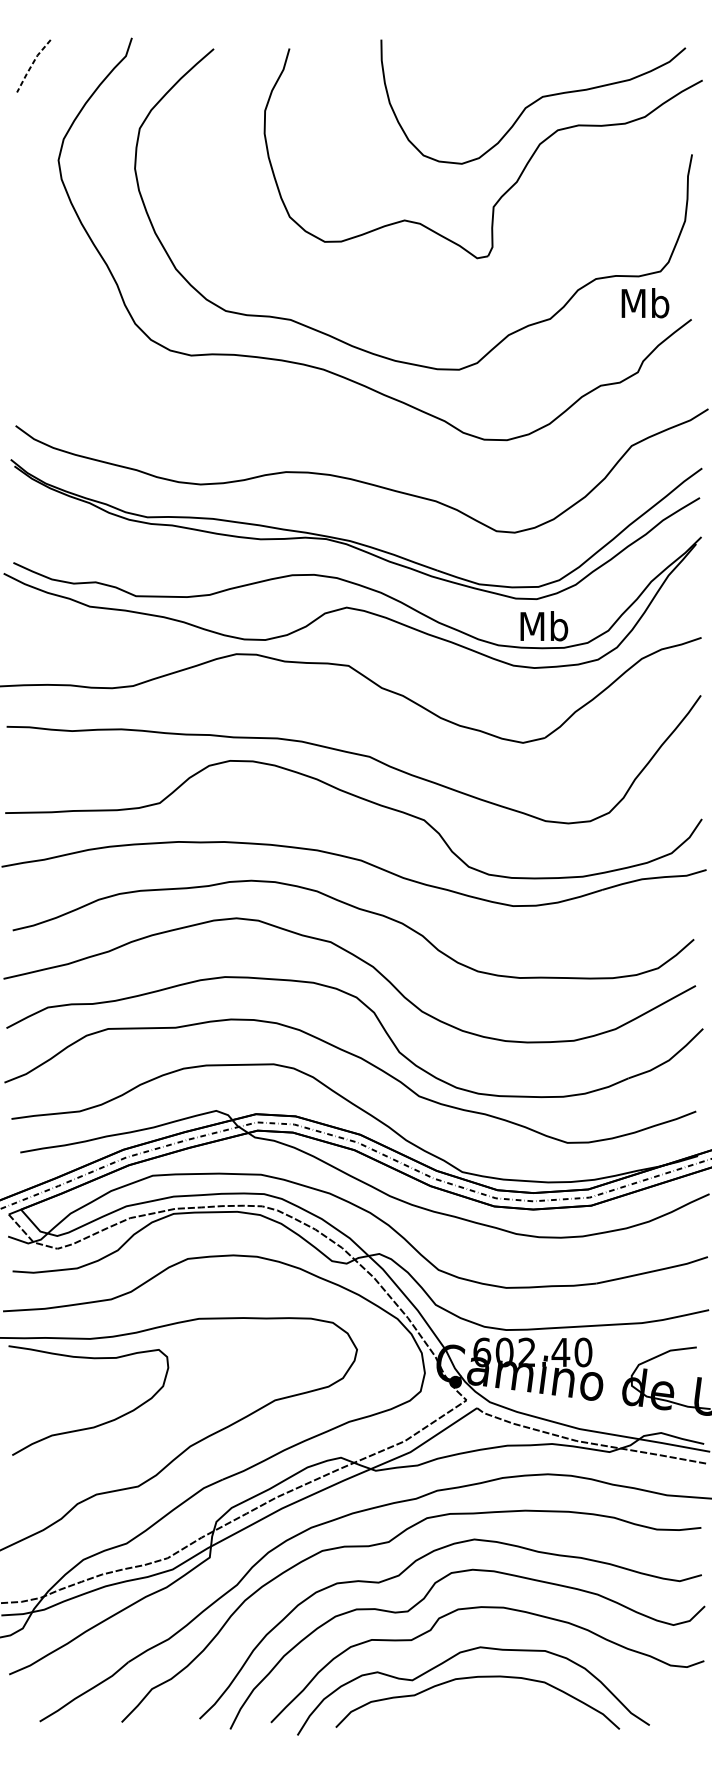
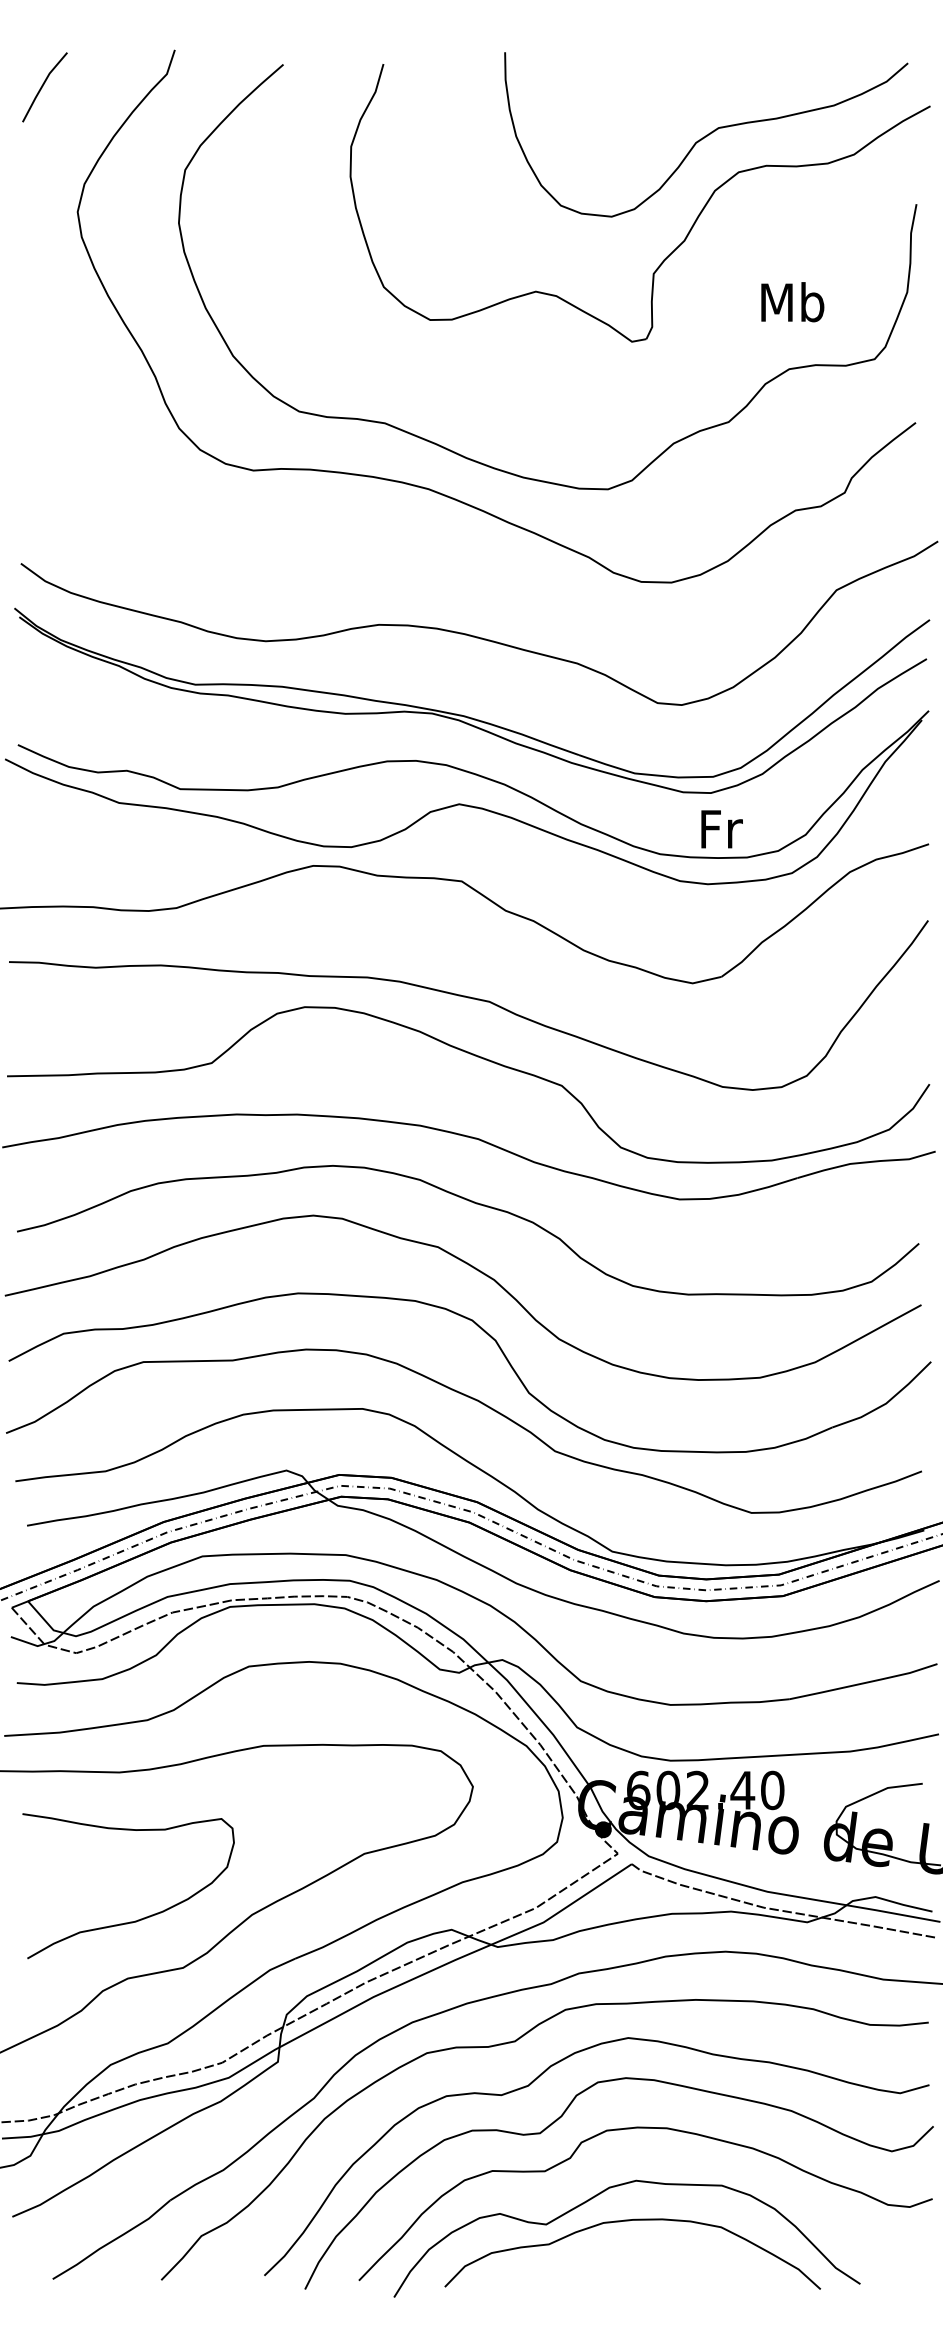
line: (31, 65) -> (42, 86), dashed -> solid
text: (645, 303) -> (792, 302), moved
text: (544, 625) -> (720, 828), Mb -> Fr
curve: (97, 1425) -> (140, 1918), moved

